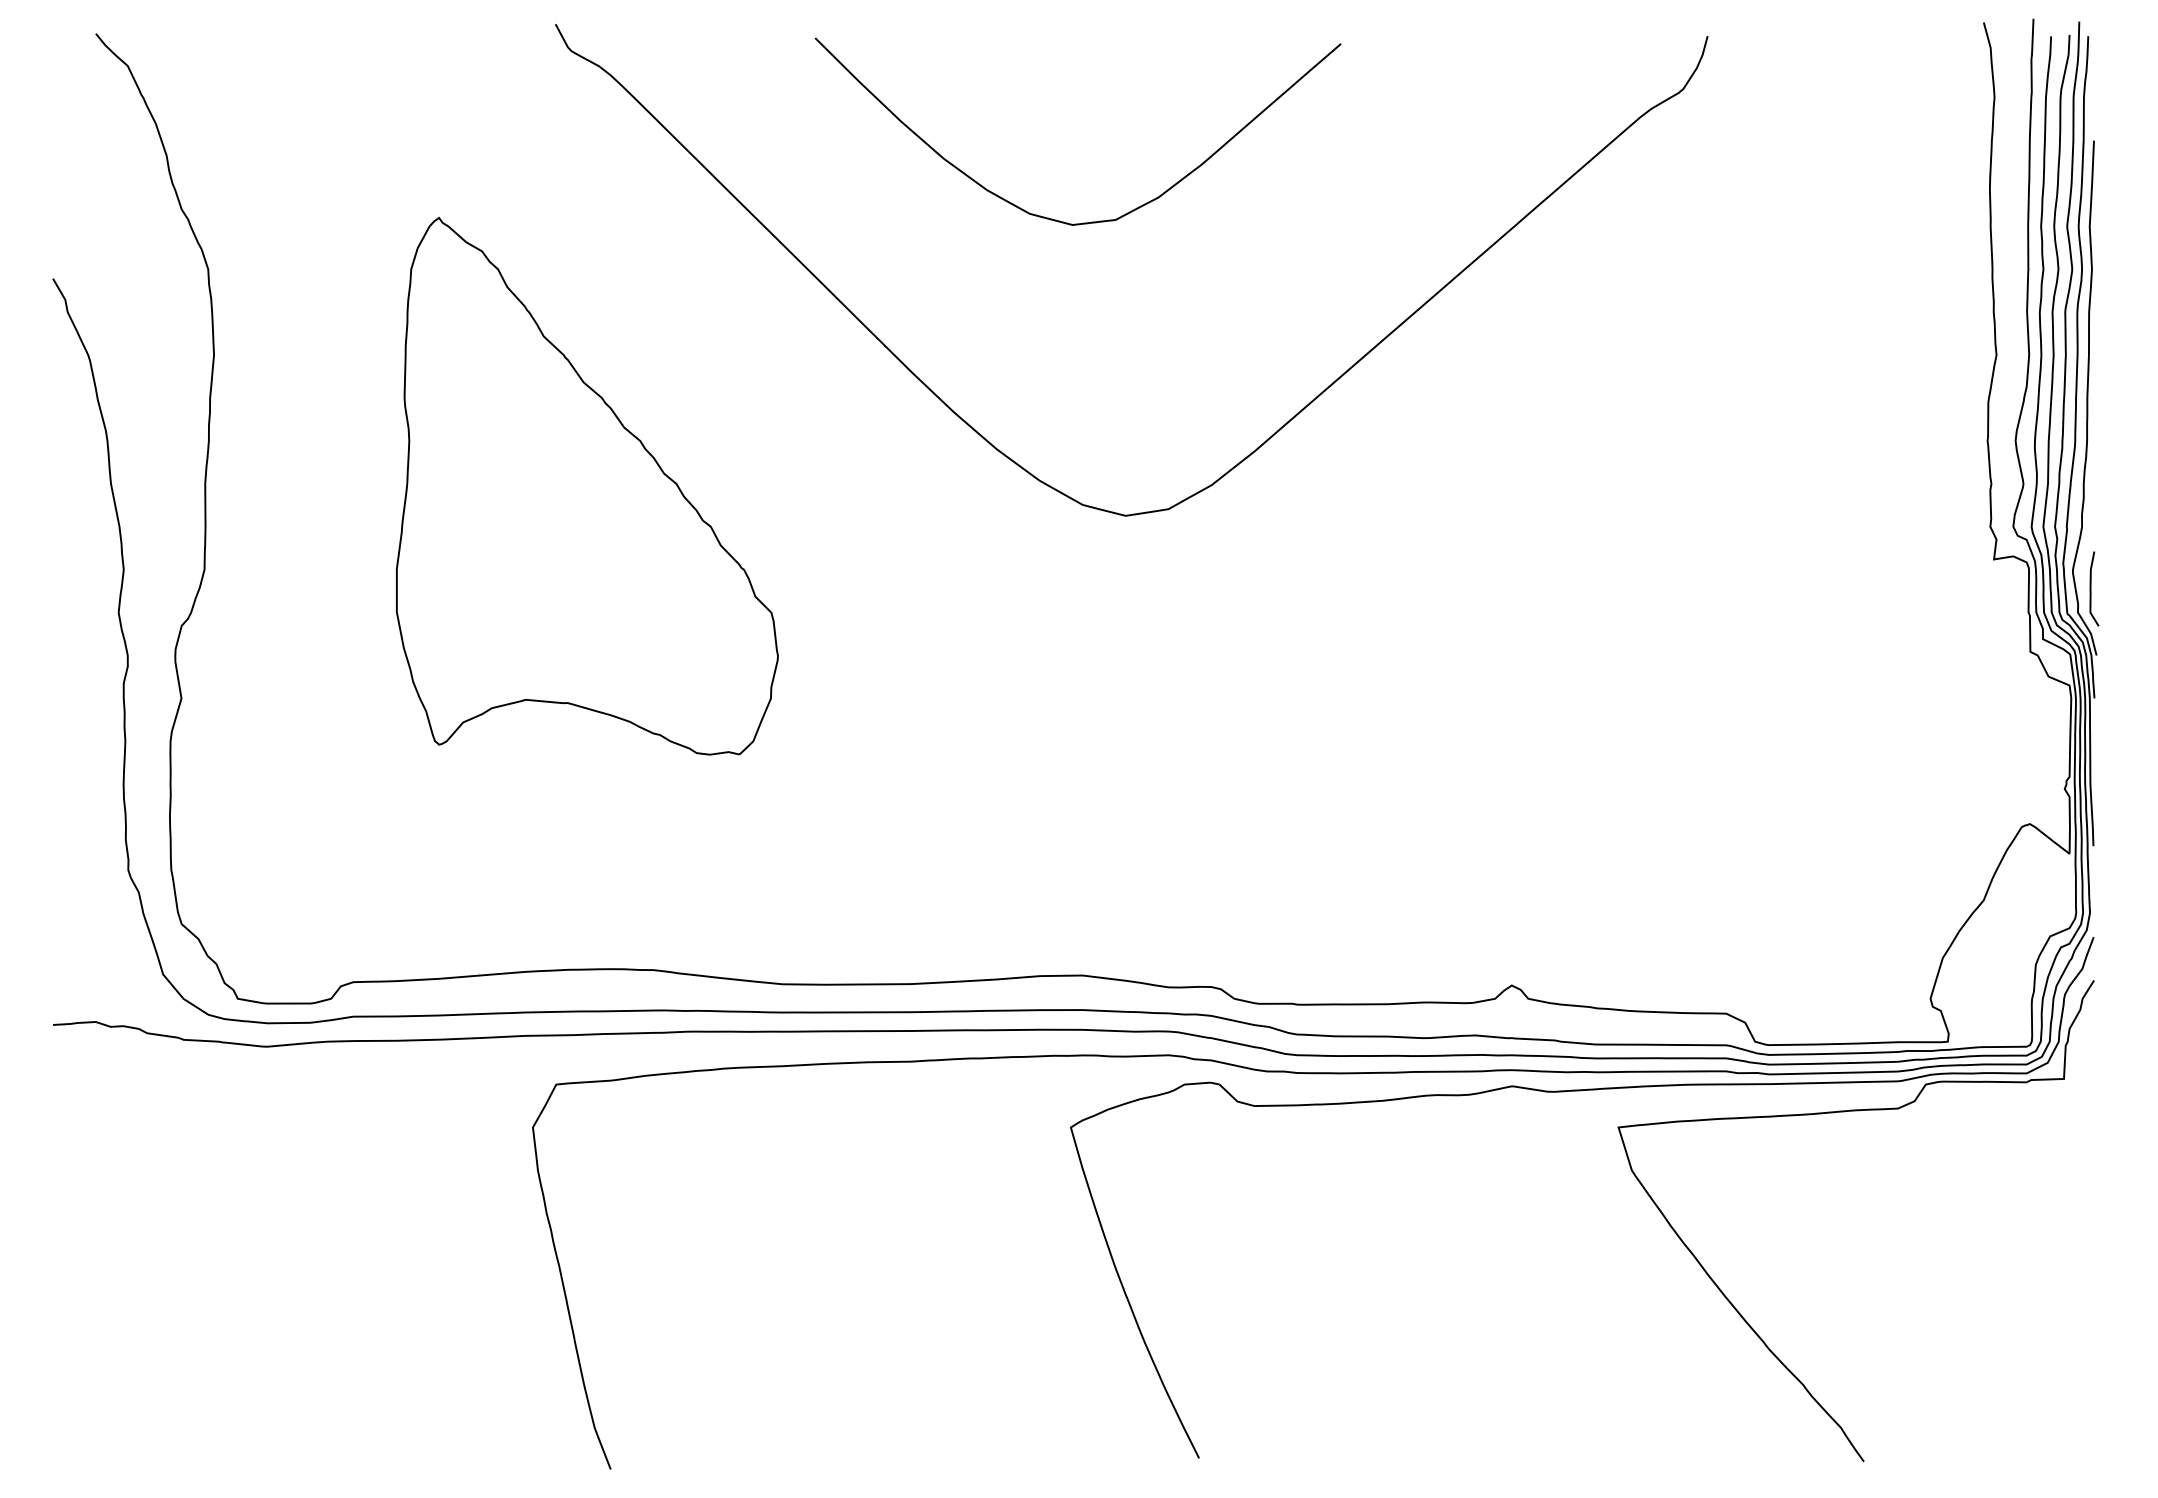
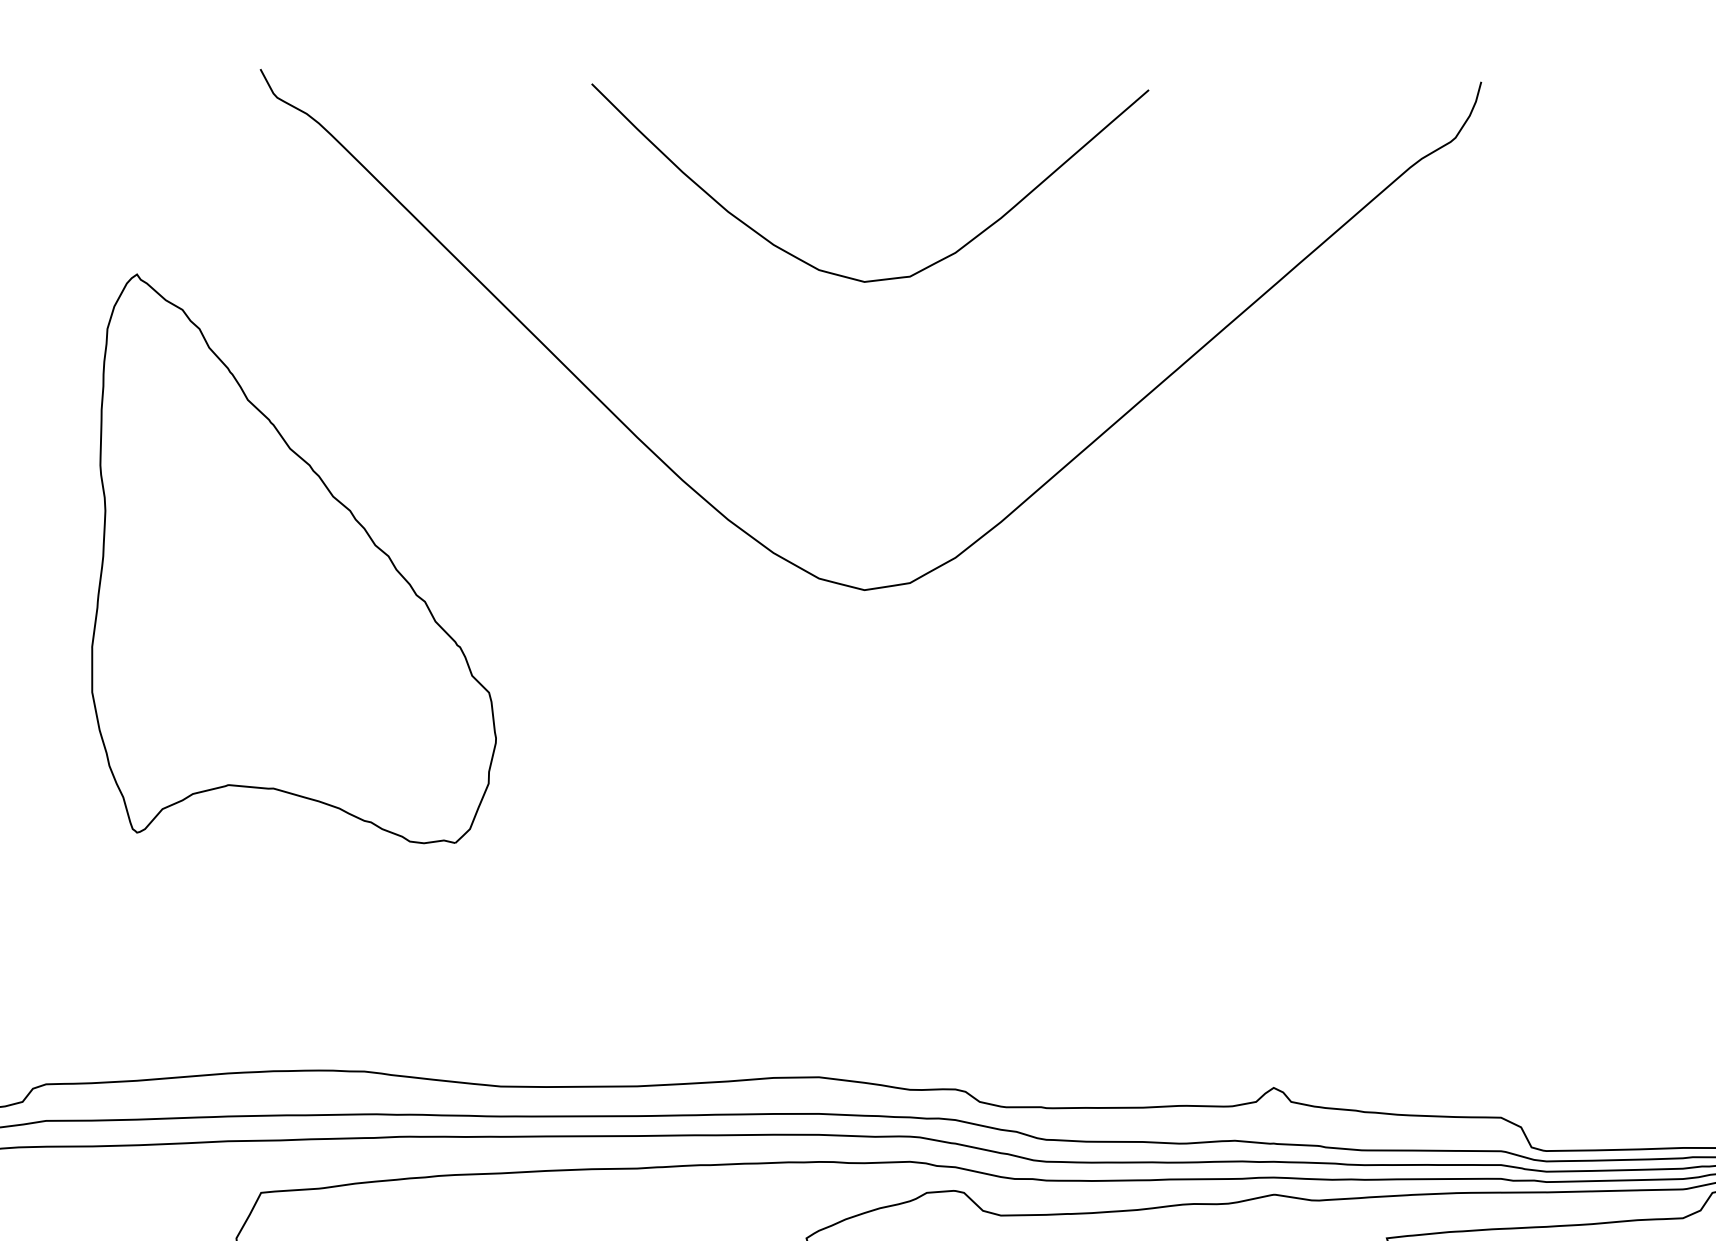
curve: (1056, 219) -> (847, 276), moved

